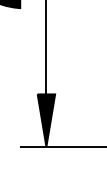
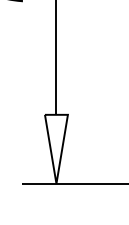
fill: (46, 120) -> (56, 149), removed

